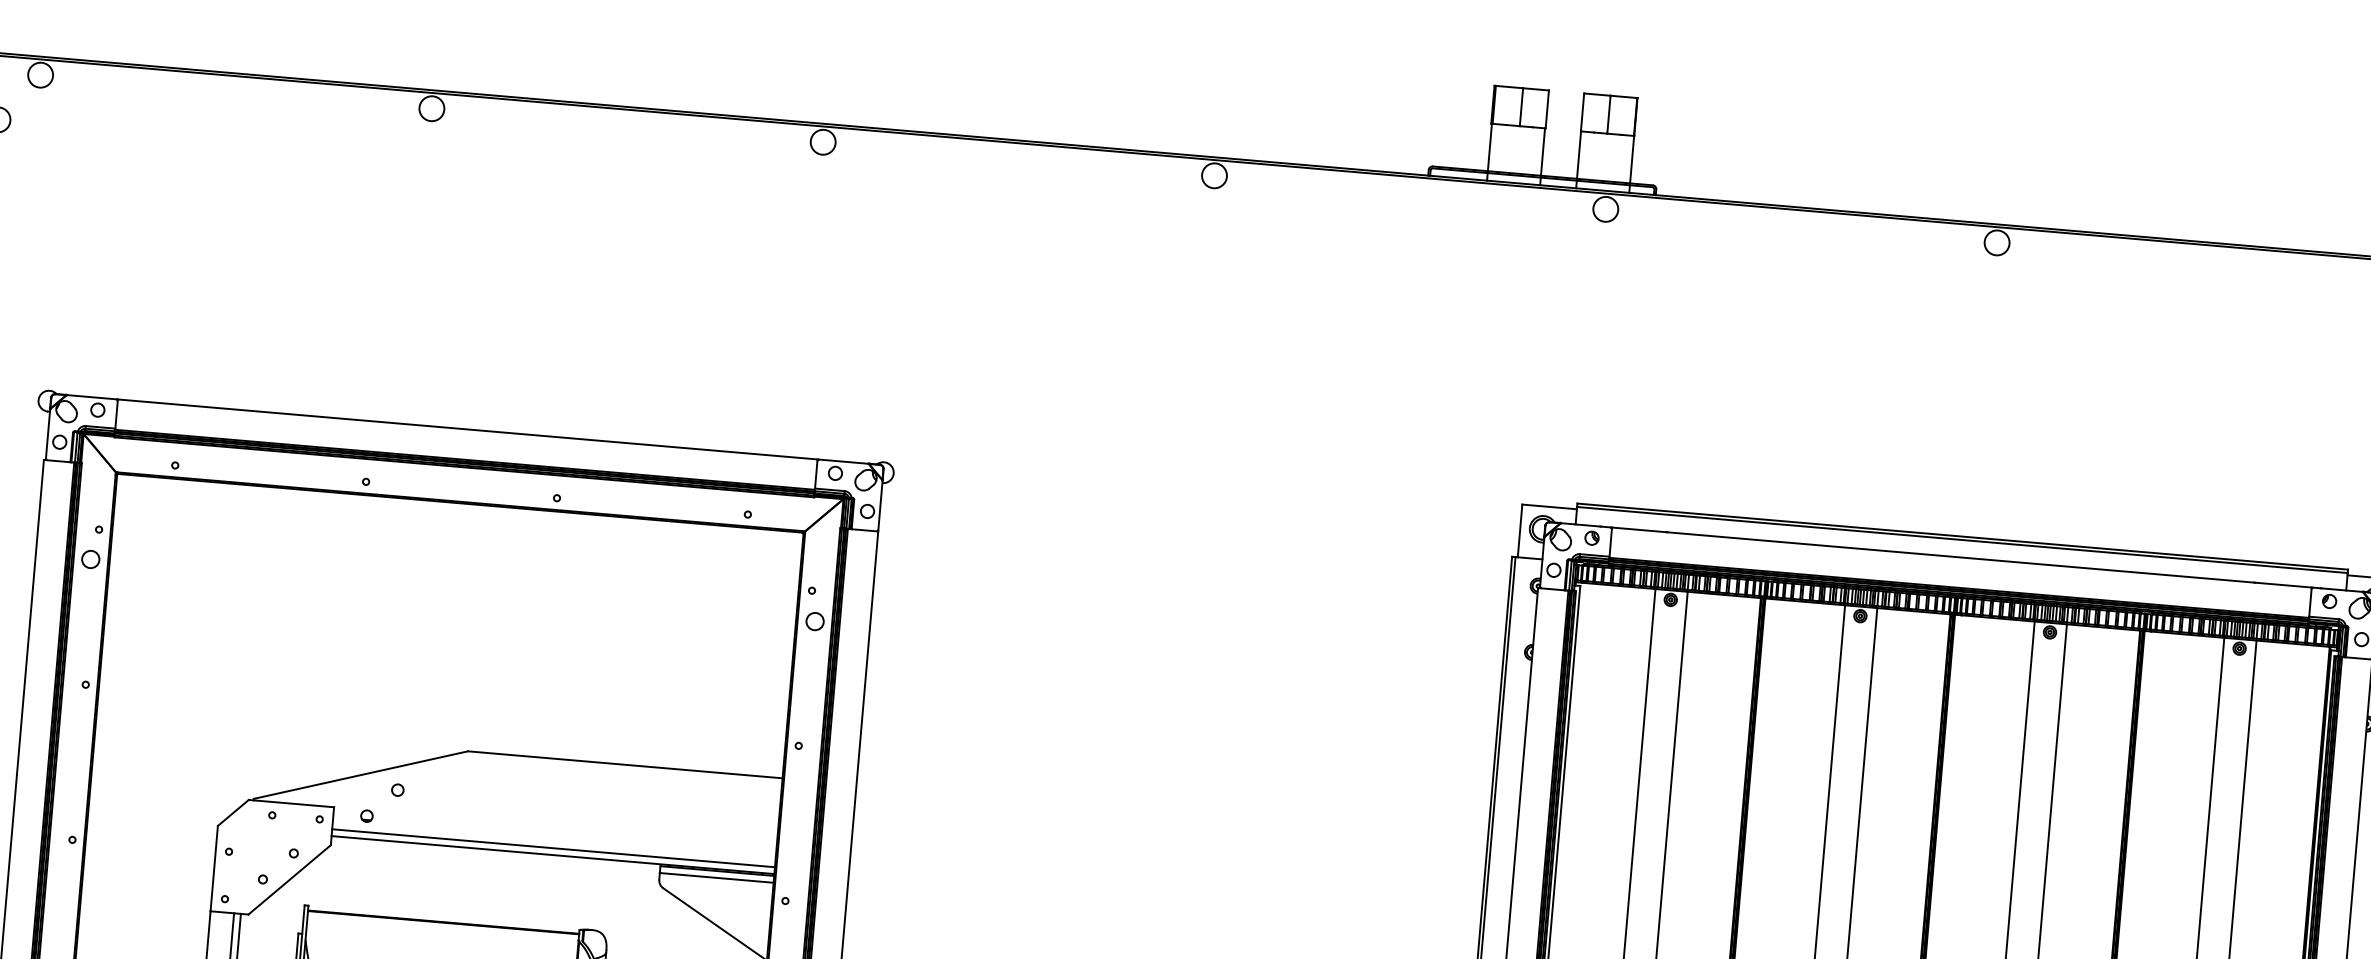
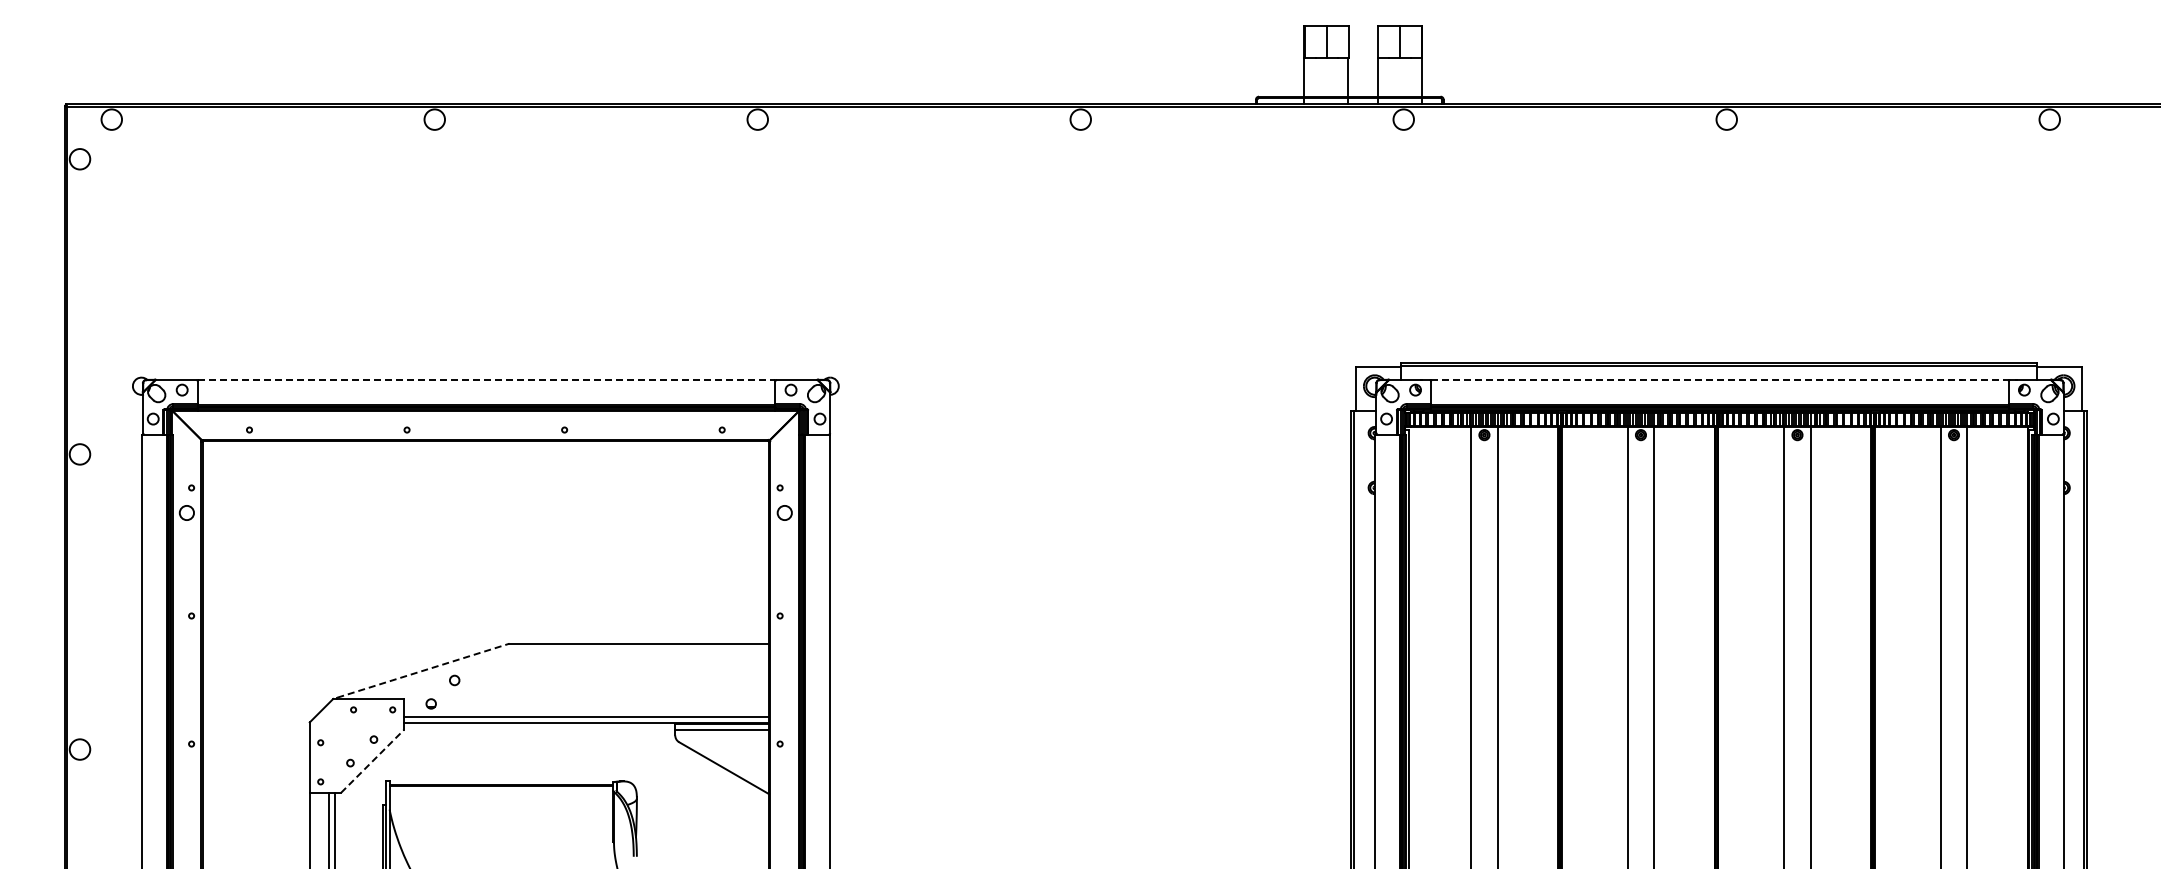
line: (467, 428) -> (486, 379), solid -> dashed
line: (1961, 556) -> (1719, 379), solid -> dashed
line: (361, 774) -> (423, 670), solid -> dashed
line: (289, 879) -> (372, 761), solid -> dashed

